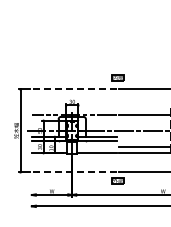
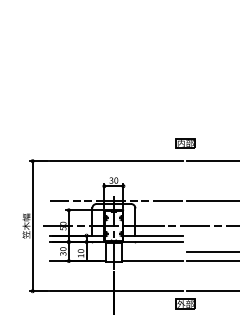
line: (73, 89) -> (115, 161), dashed -> solid
line: (73, 172) -> (115, 291), dashed -> solid

